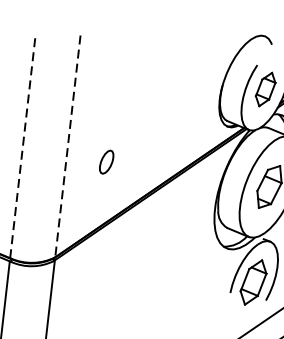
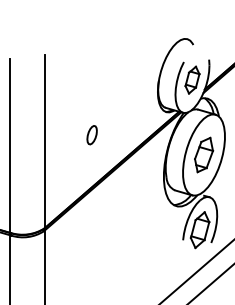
line: (67, 146) -> (44, 141), dashed -> solid
line: (23, 147) -> (10, 146), dashed -> solid
part: (105, 162) -> (91, 135), moved

